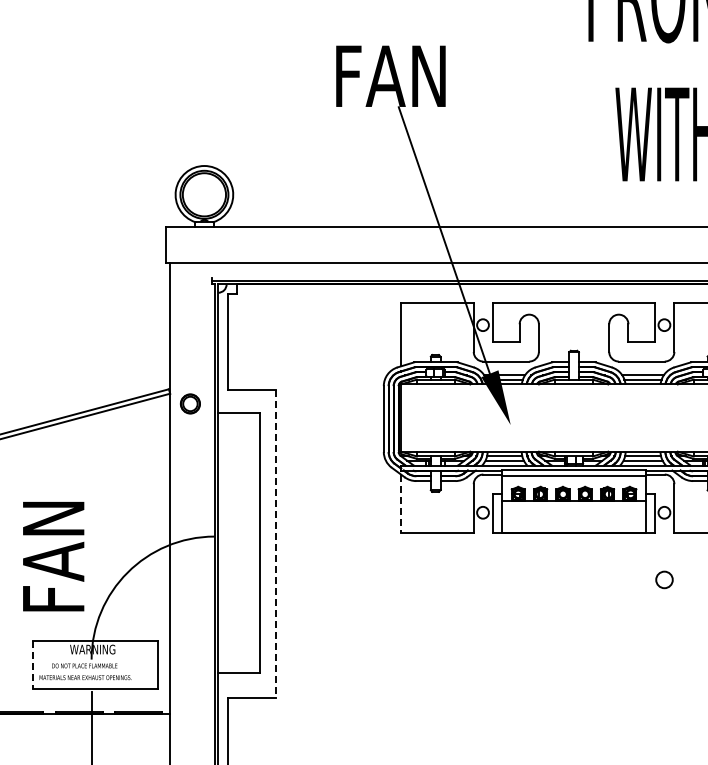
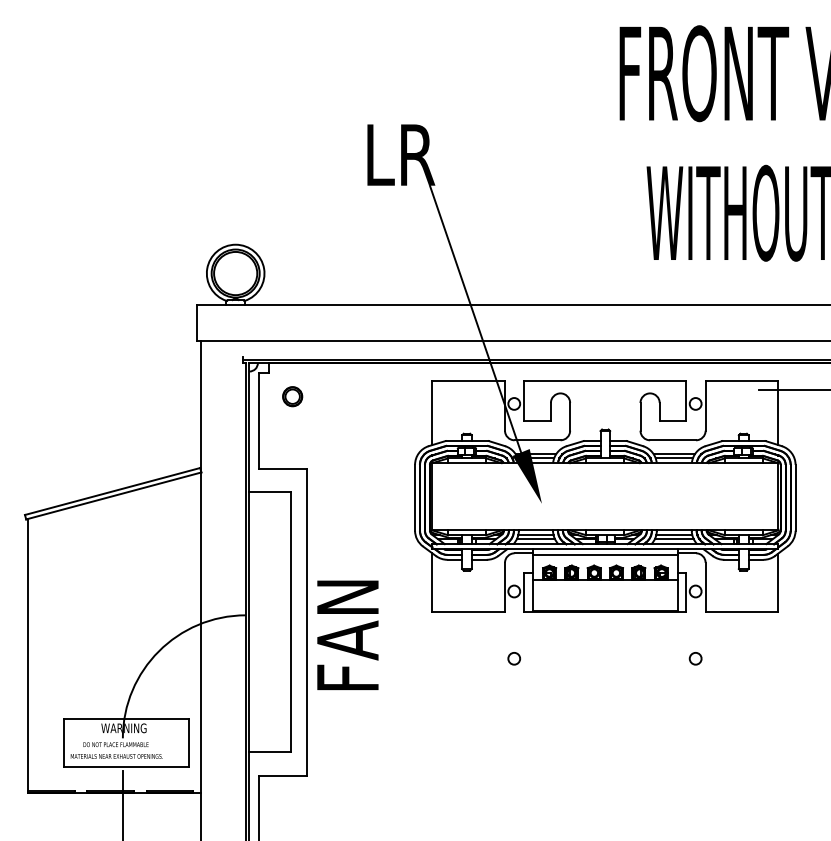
text: (393, 75) -> (424, 154), FAN -> LR
part: (190, 403) -> (292, 396), moved
line: (401, 504) -> (432, 583), dashed -> solid
line: (276, 543) -> (307, 622), dashed -> solid
text: (53, 555) -> (347, 634), moved
circle: (482, 579) -> (513, 658), added
circle: (664, 579) -> (695, 658), size x0.71
line: (32, 664) -> (63, 743), dashed -> solid

